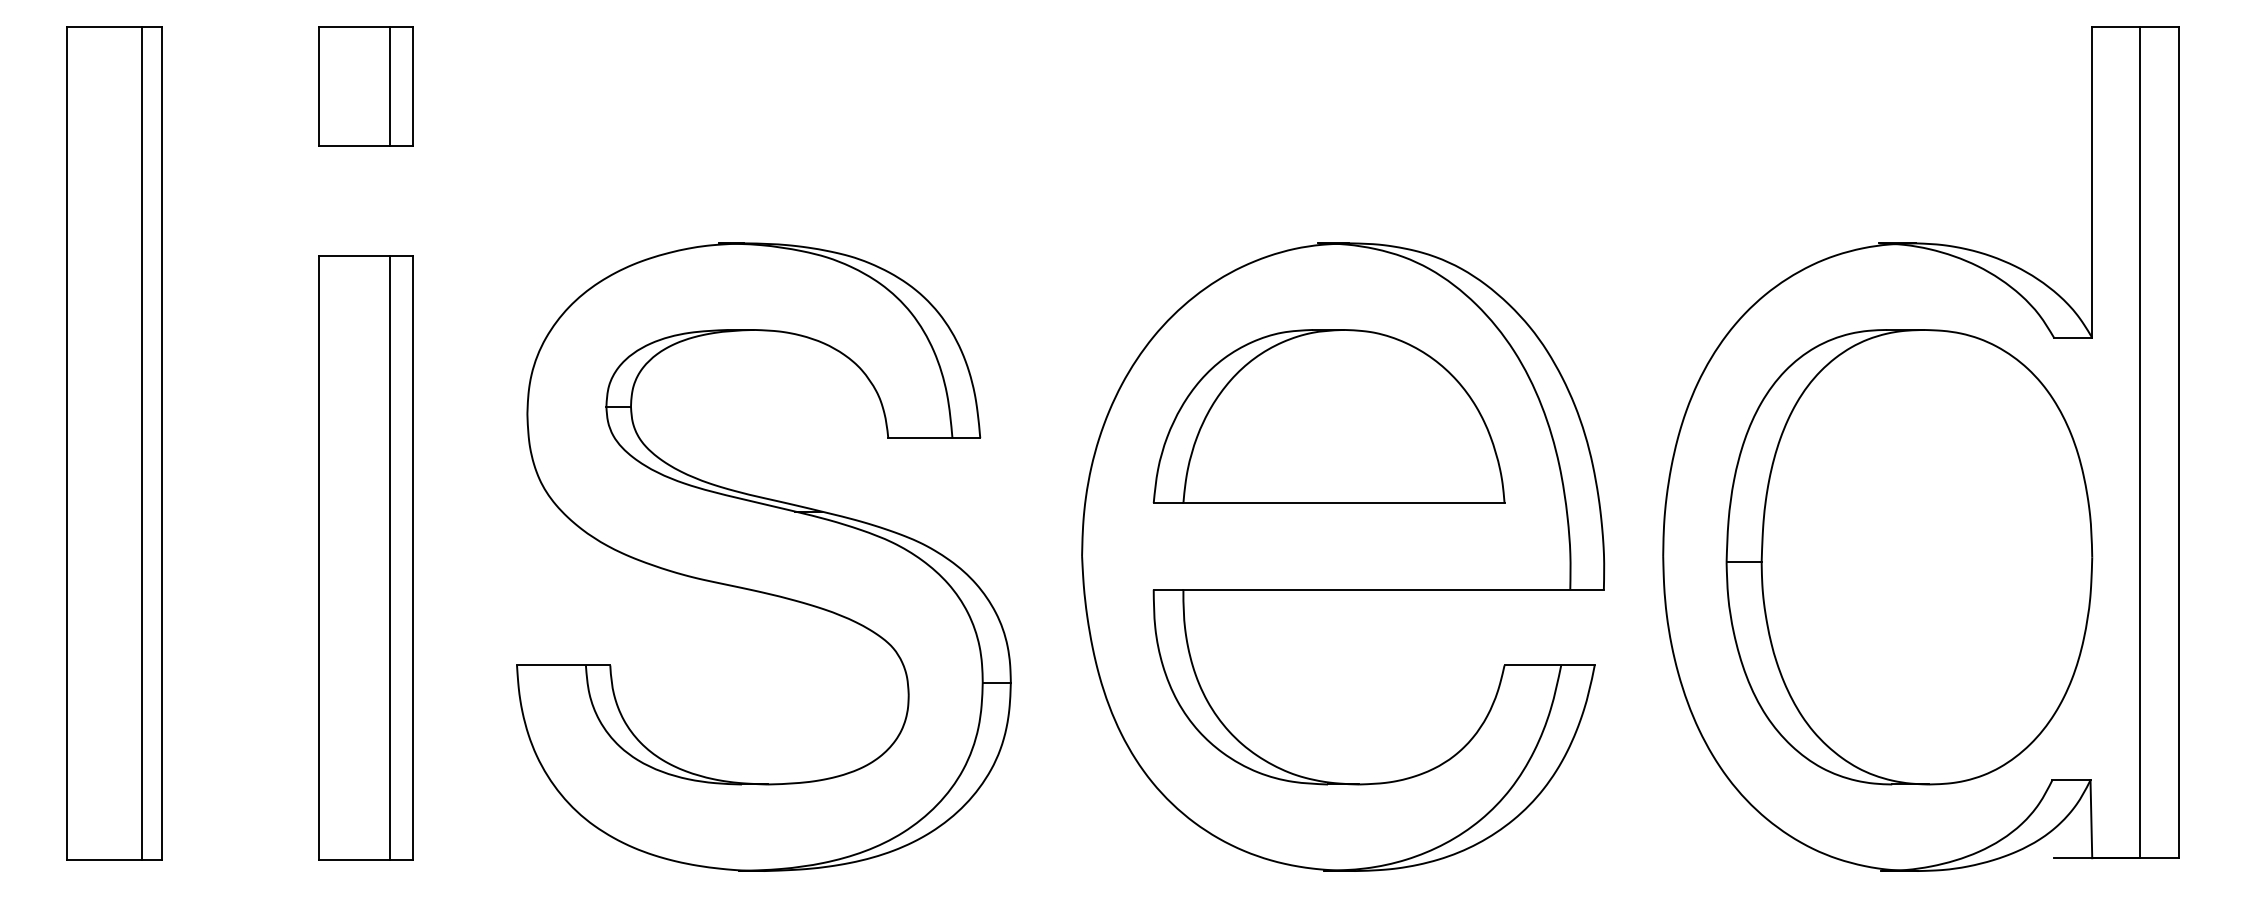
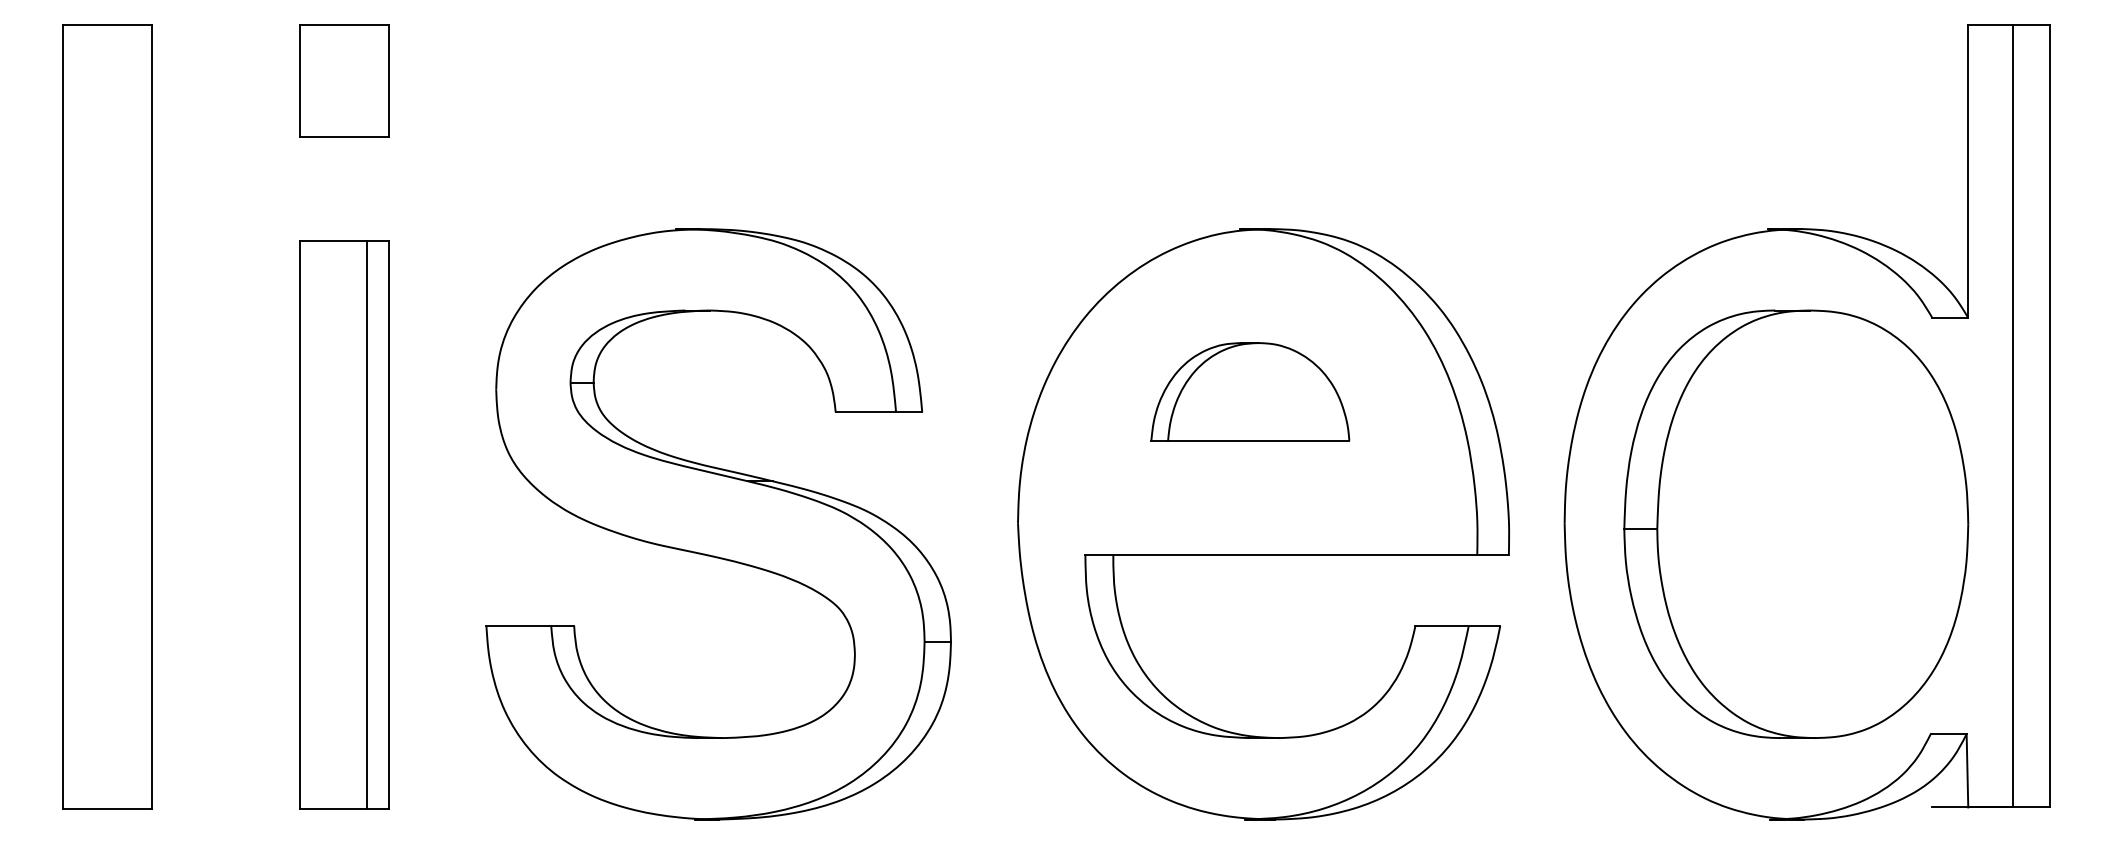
line: (390, 85) -> (367, 80), removed
part: (1328, 416) -> (1249, 391), size x0.6
line: (141, 443) -> (133, 417), removed

